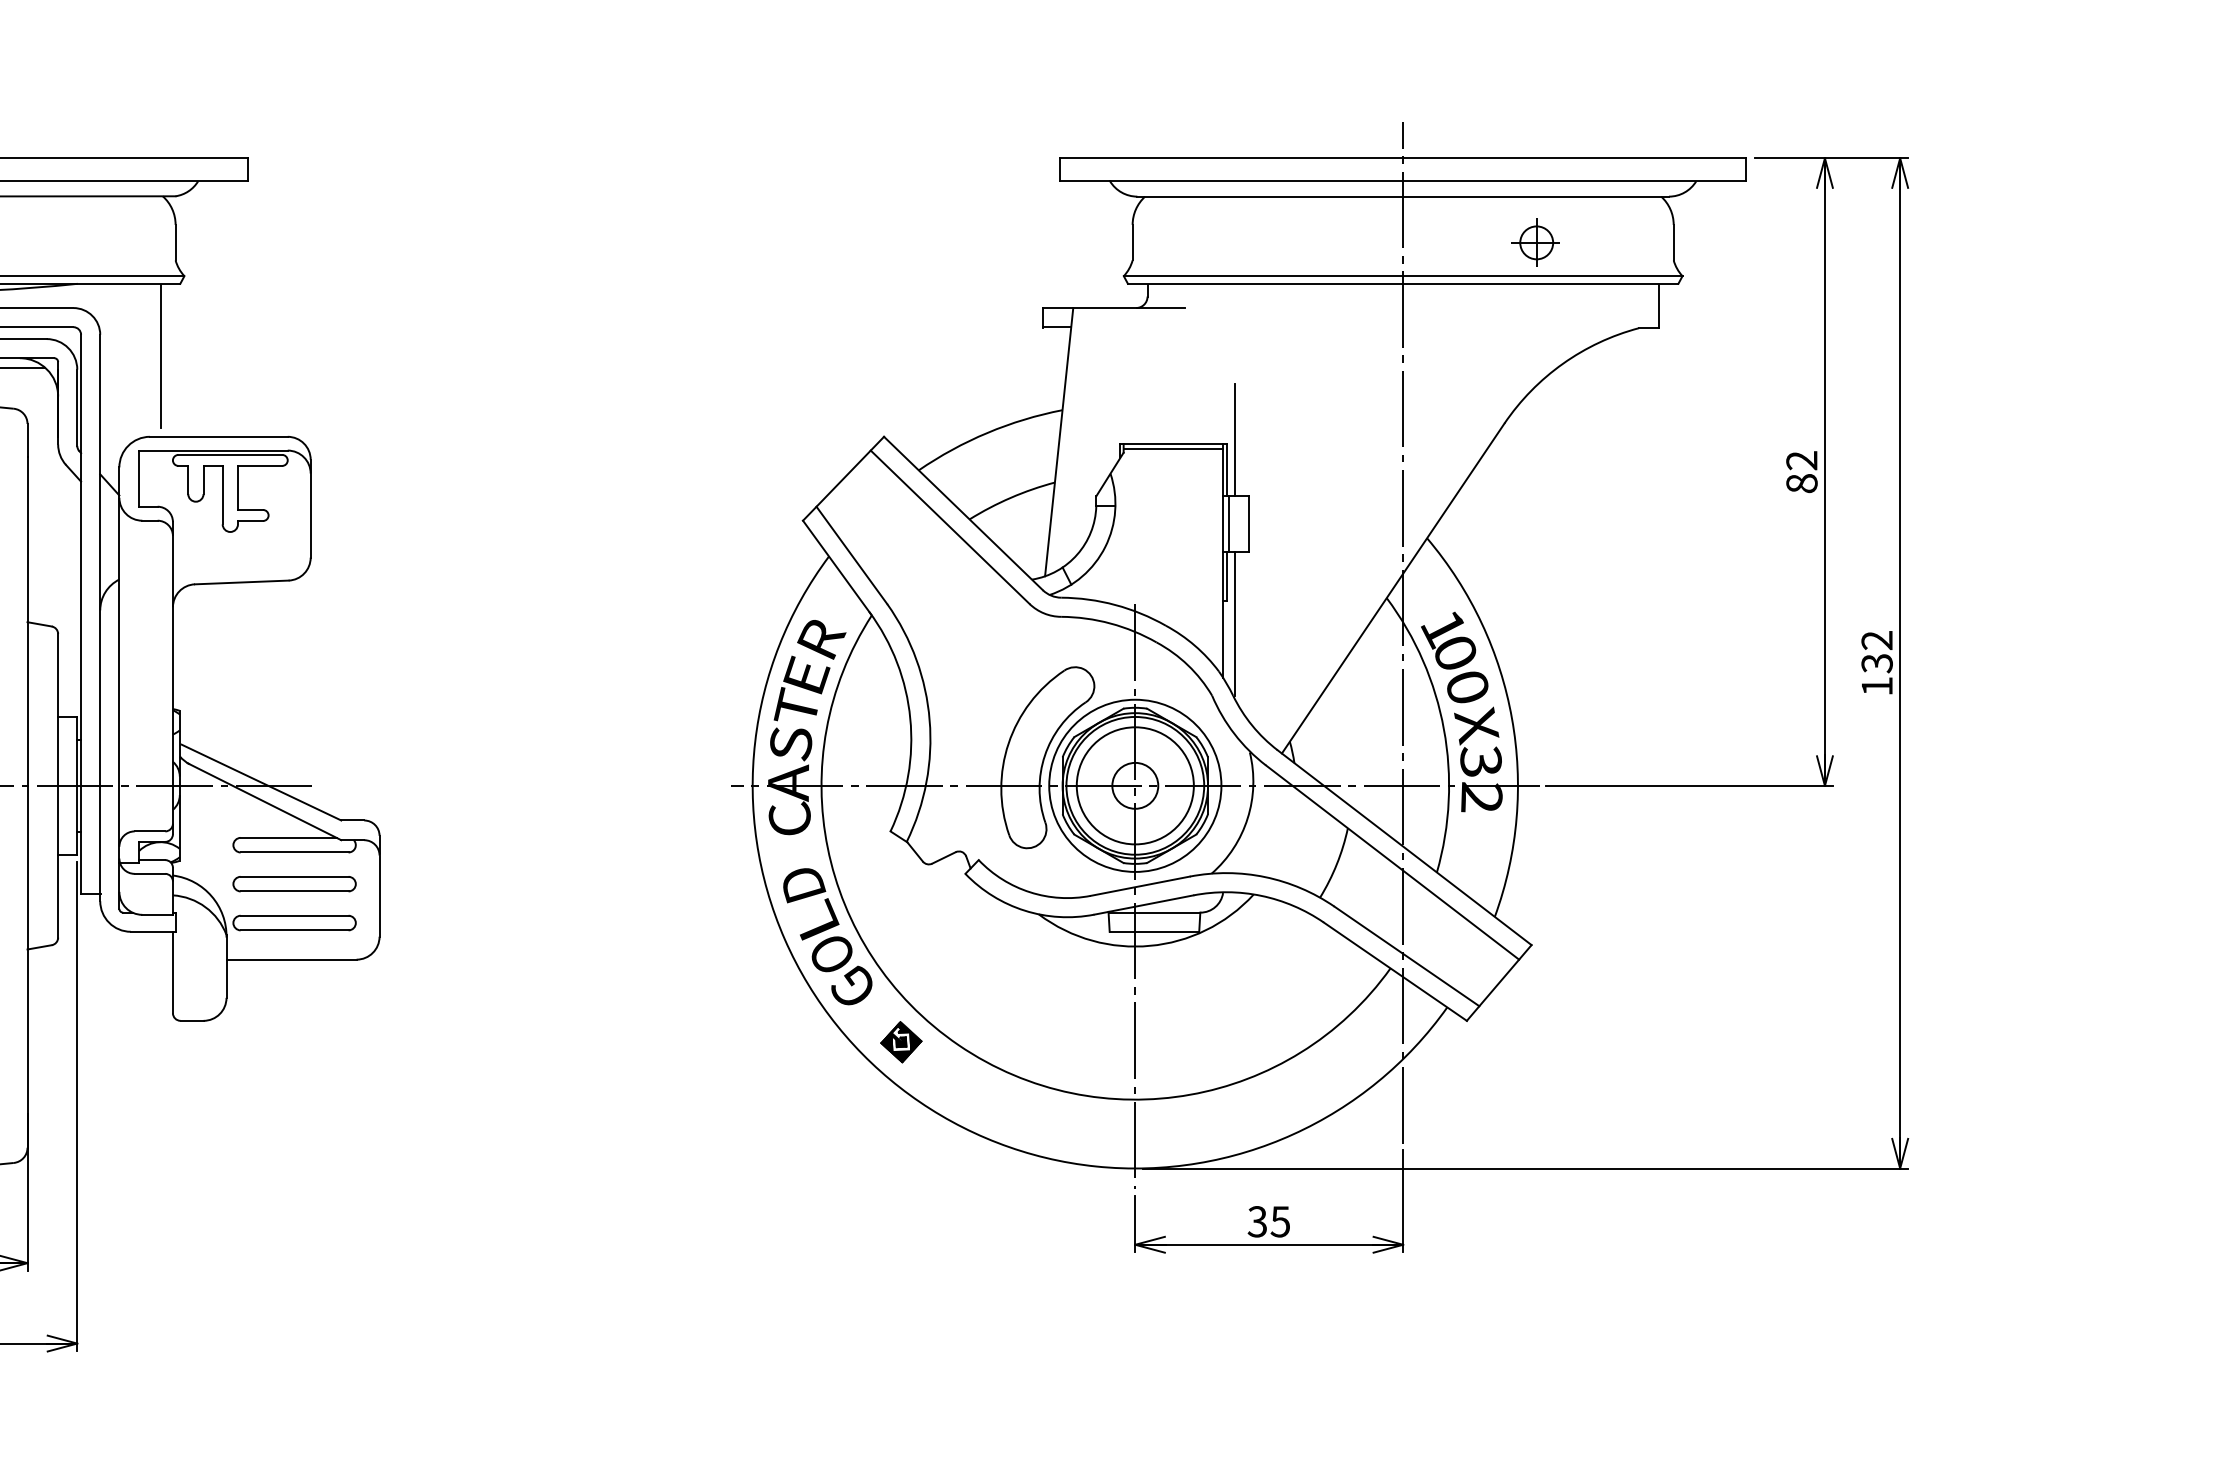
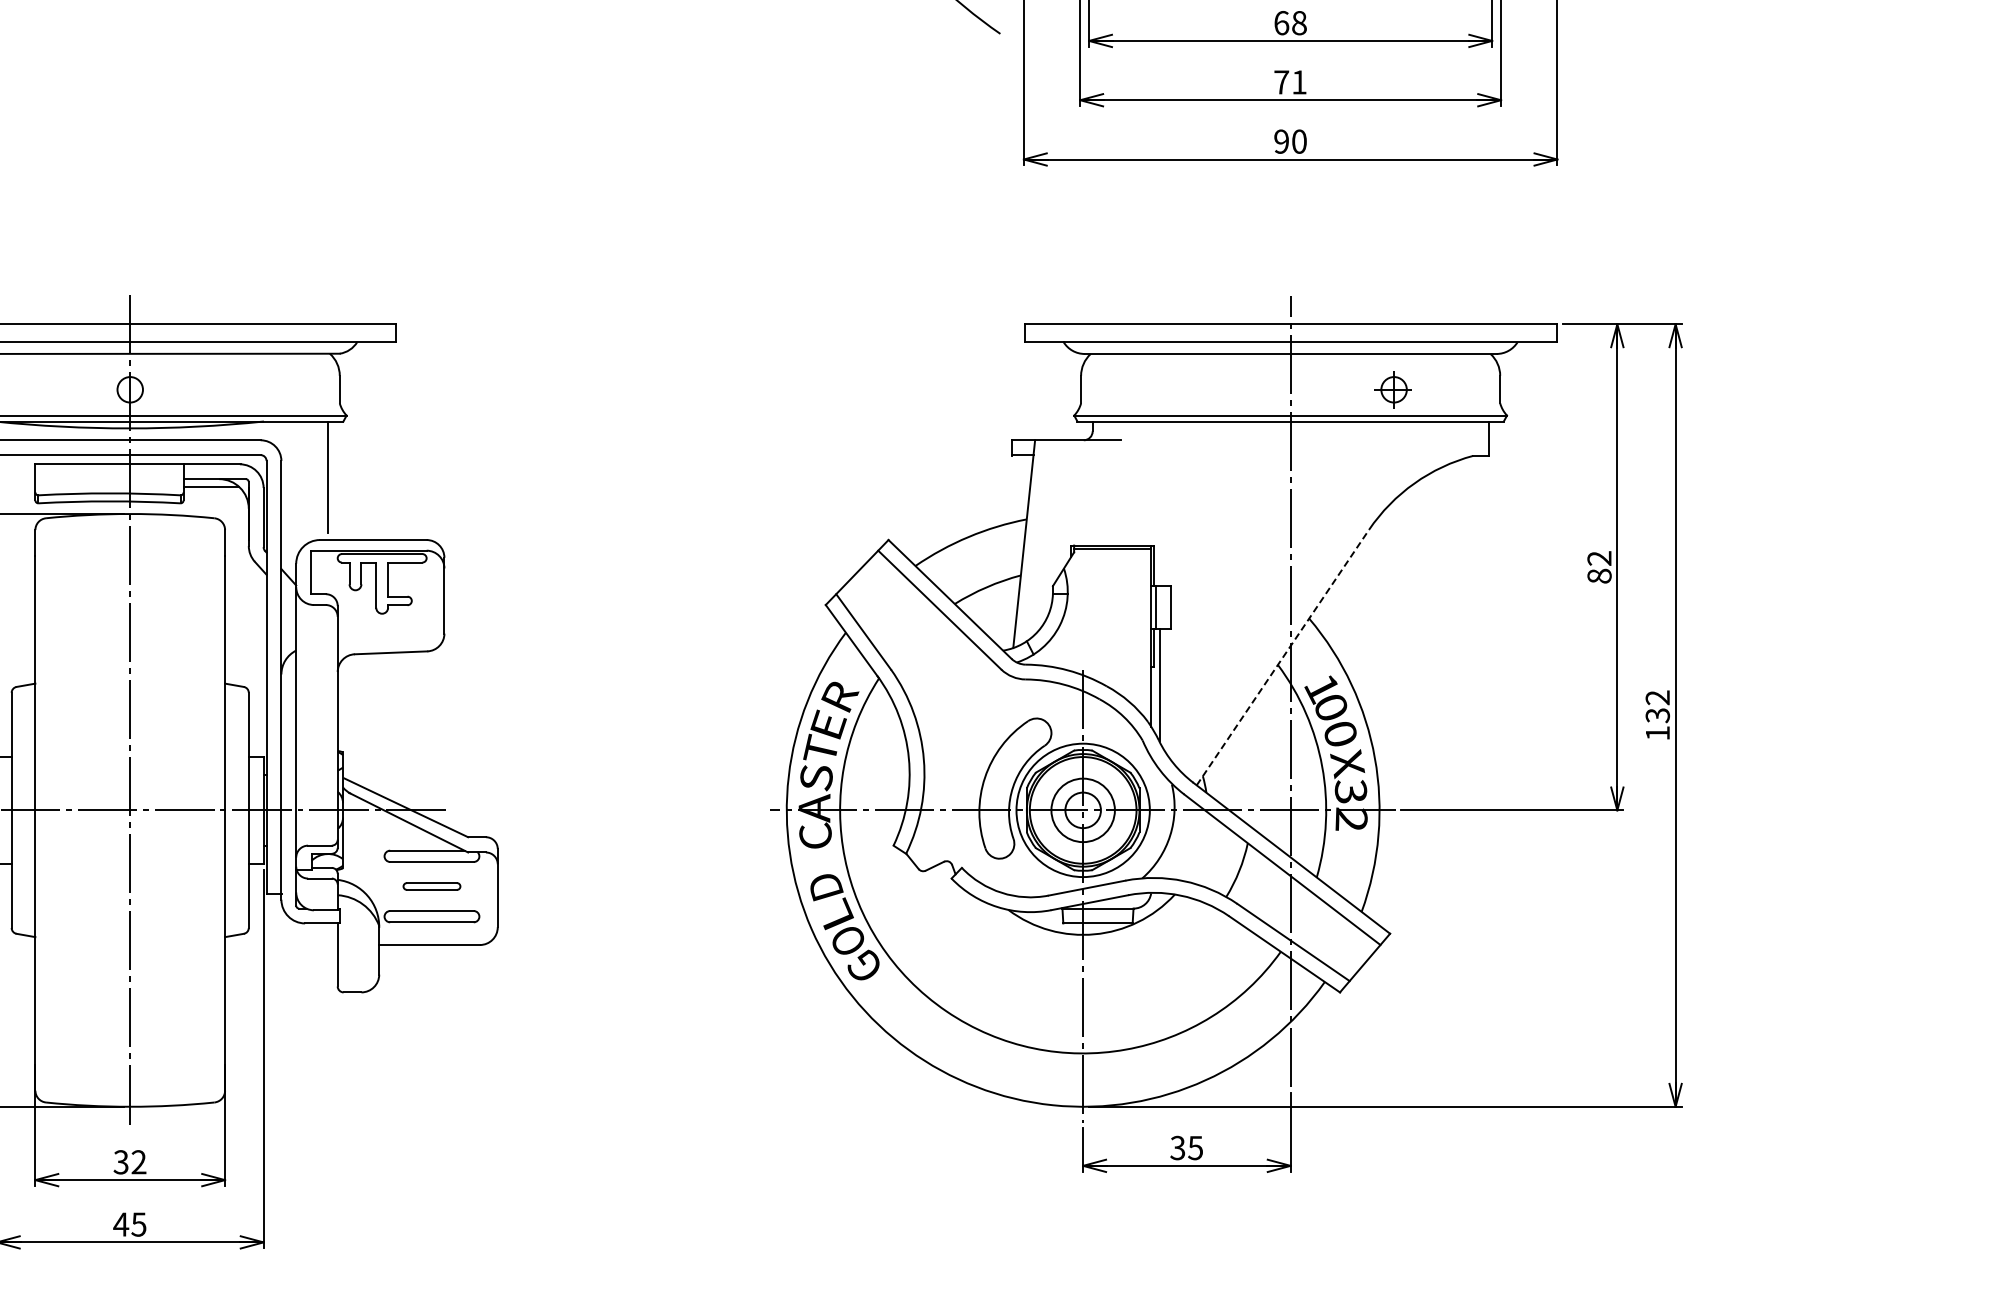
line: (1235, 440) -> (1160, 542), removed
line: (1393, 588) -> (1283, 657), solid -> dashed
circle: (1134, 785) -> (1082, 810), size x0.7
part: (294, 884) -> (431, 886), size x0.6
part: (900, 1041) -> (901, 1008), removed

